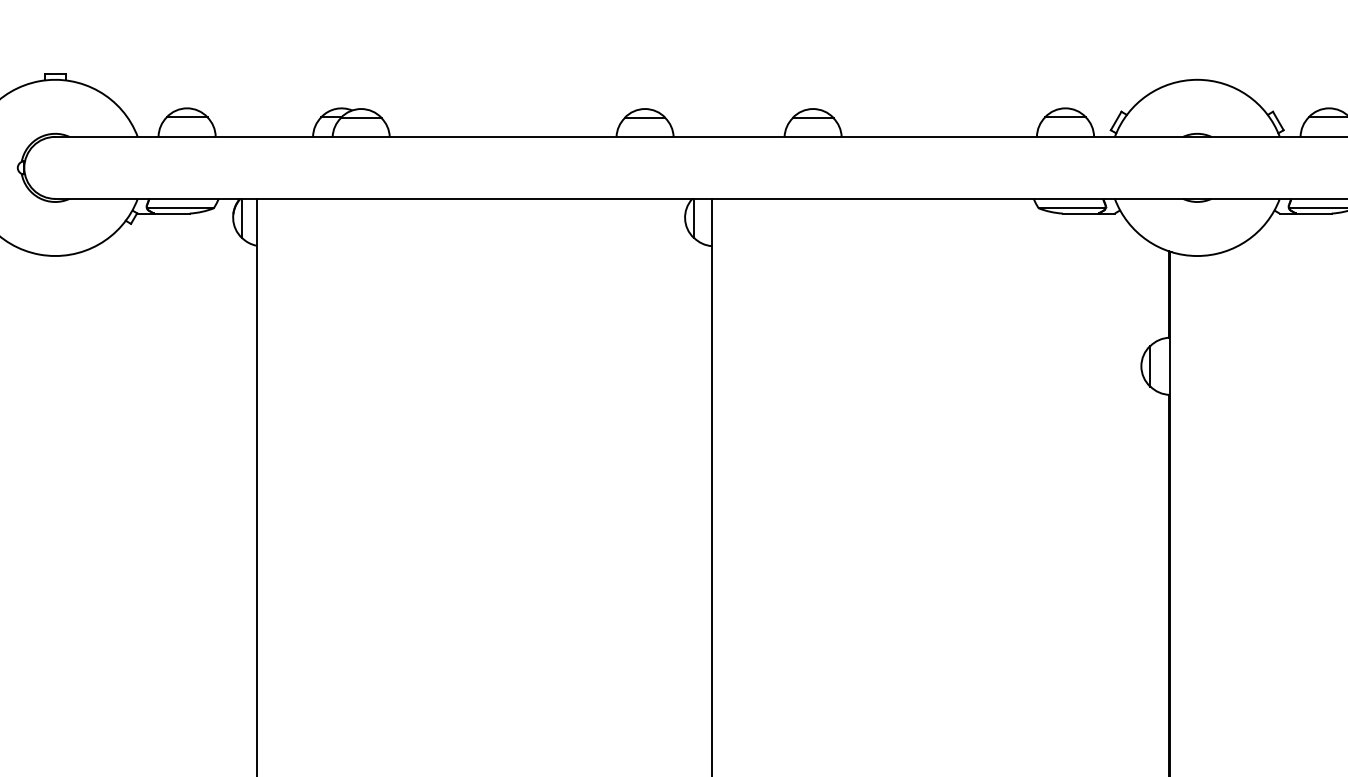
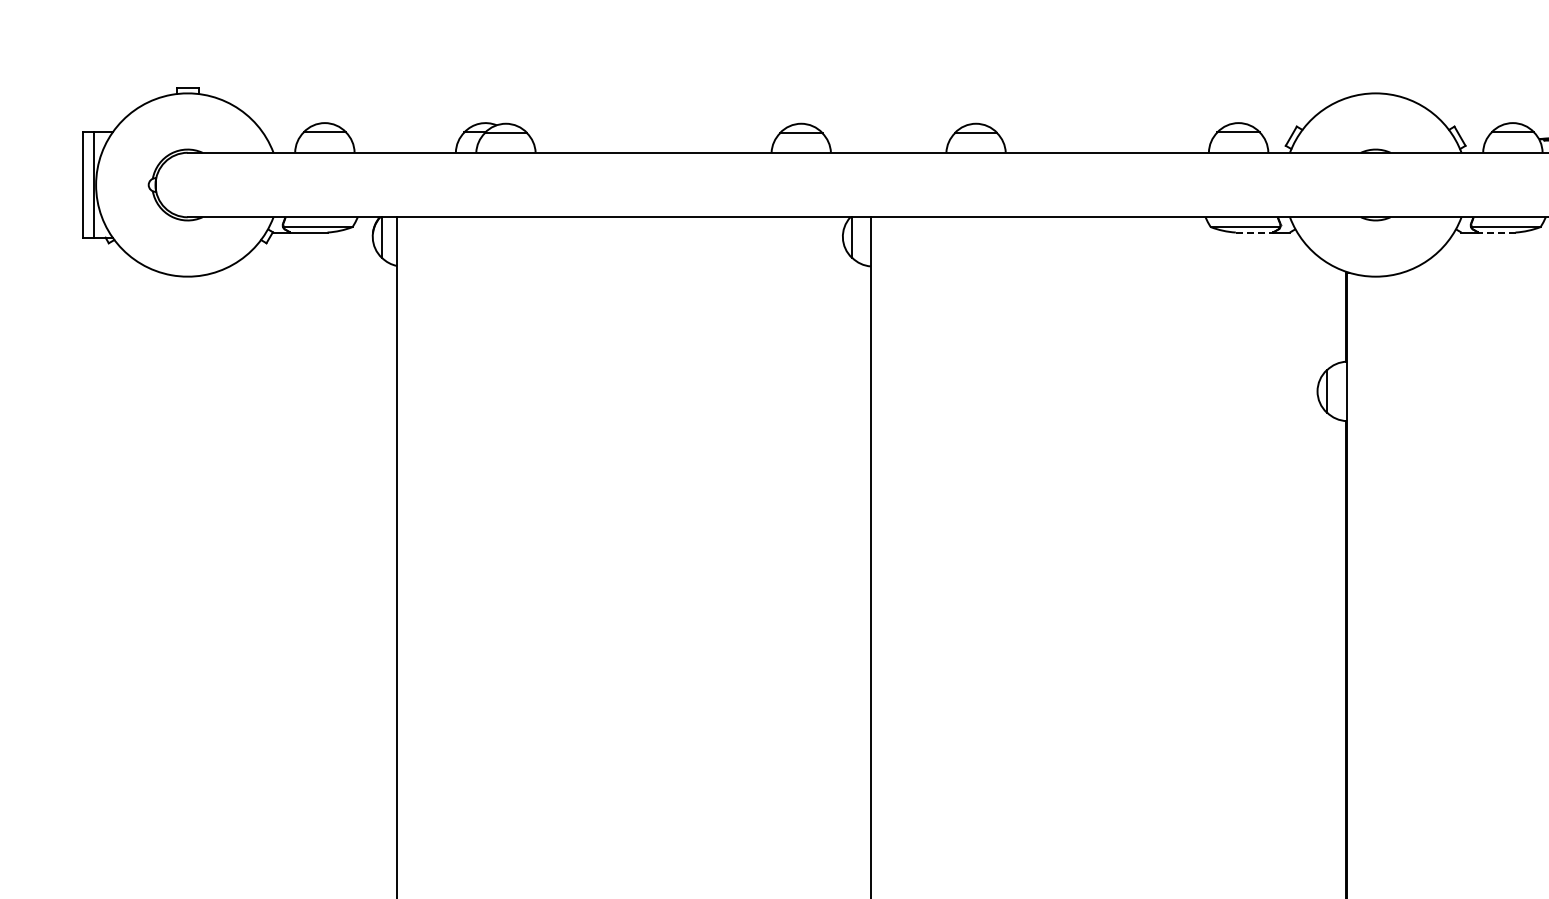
line: (1080, 213) -> (1254, 232), solid -> dashed
line: (1314, 213) -> (1497, 232), solid -> dashed

